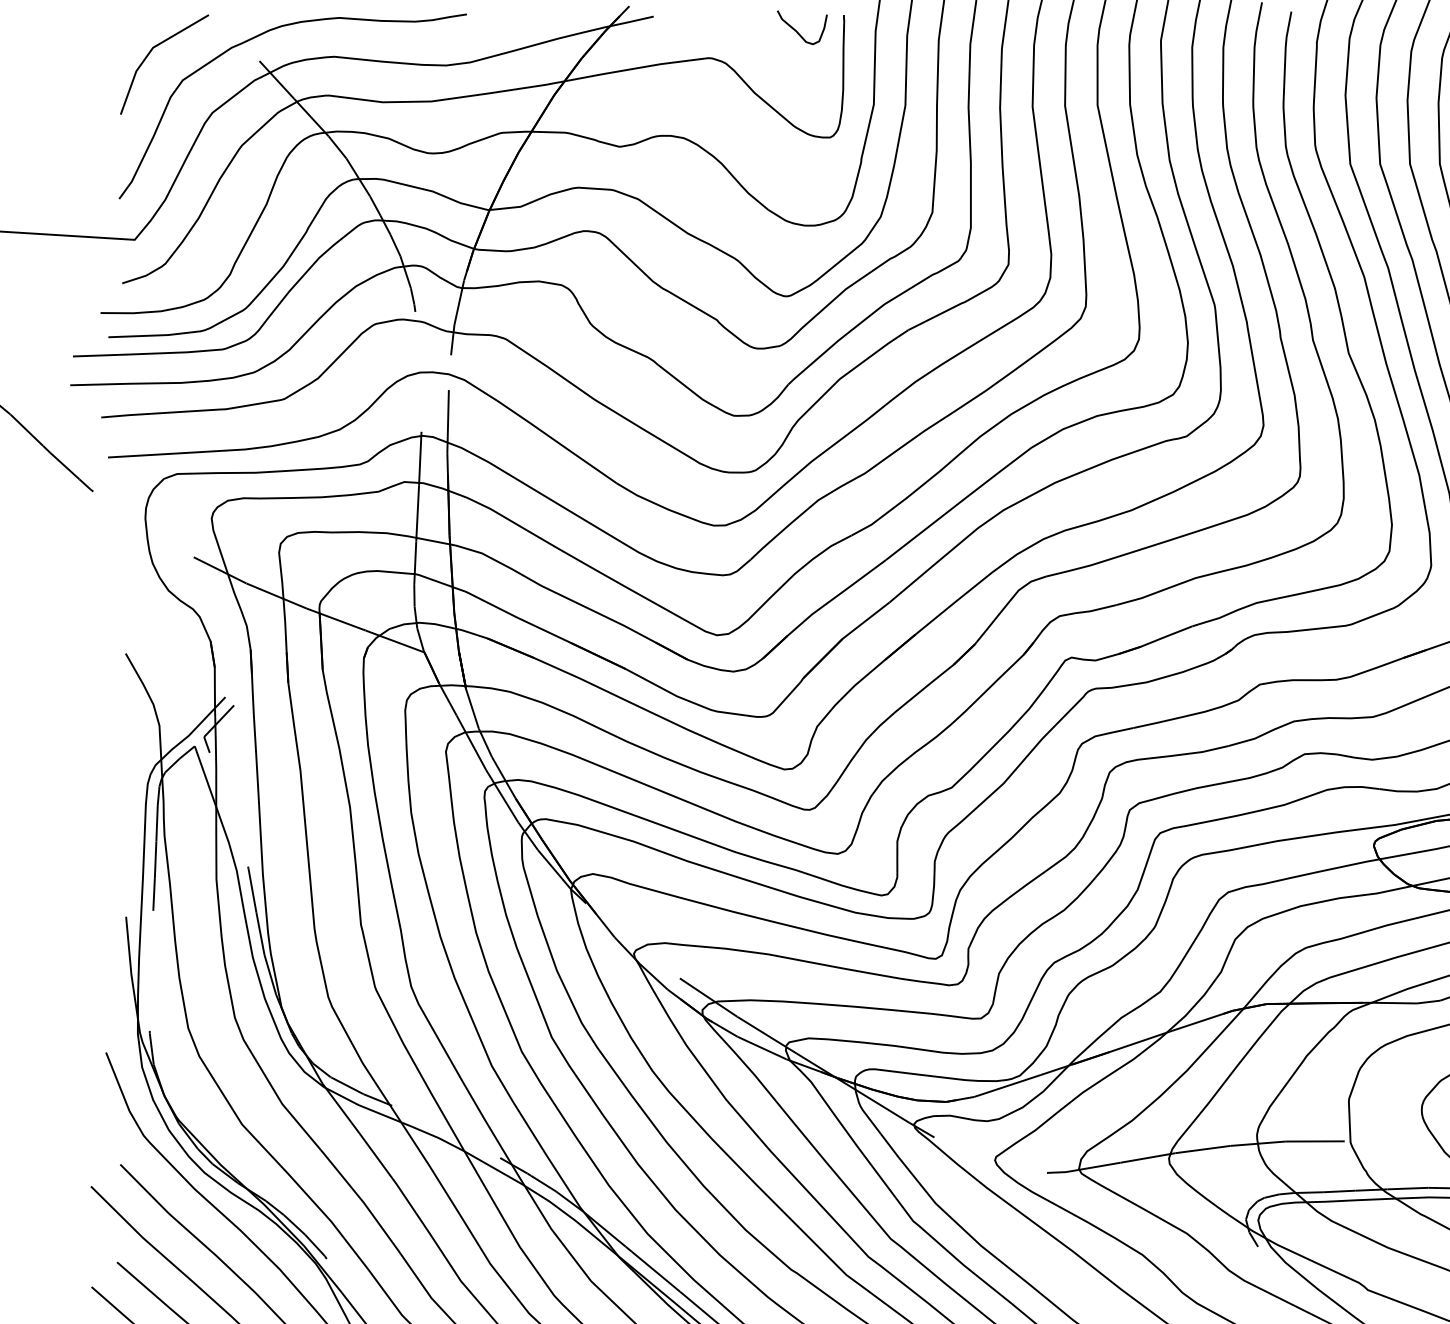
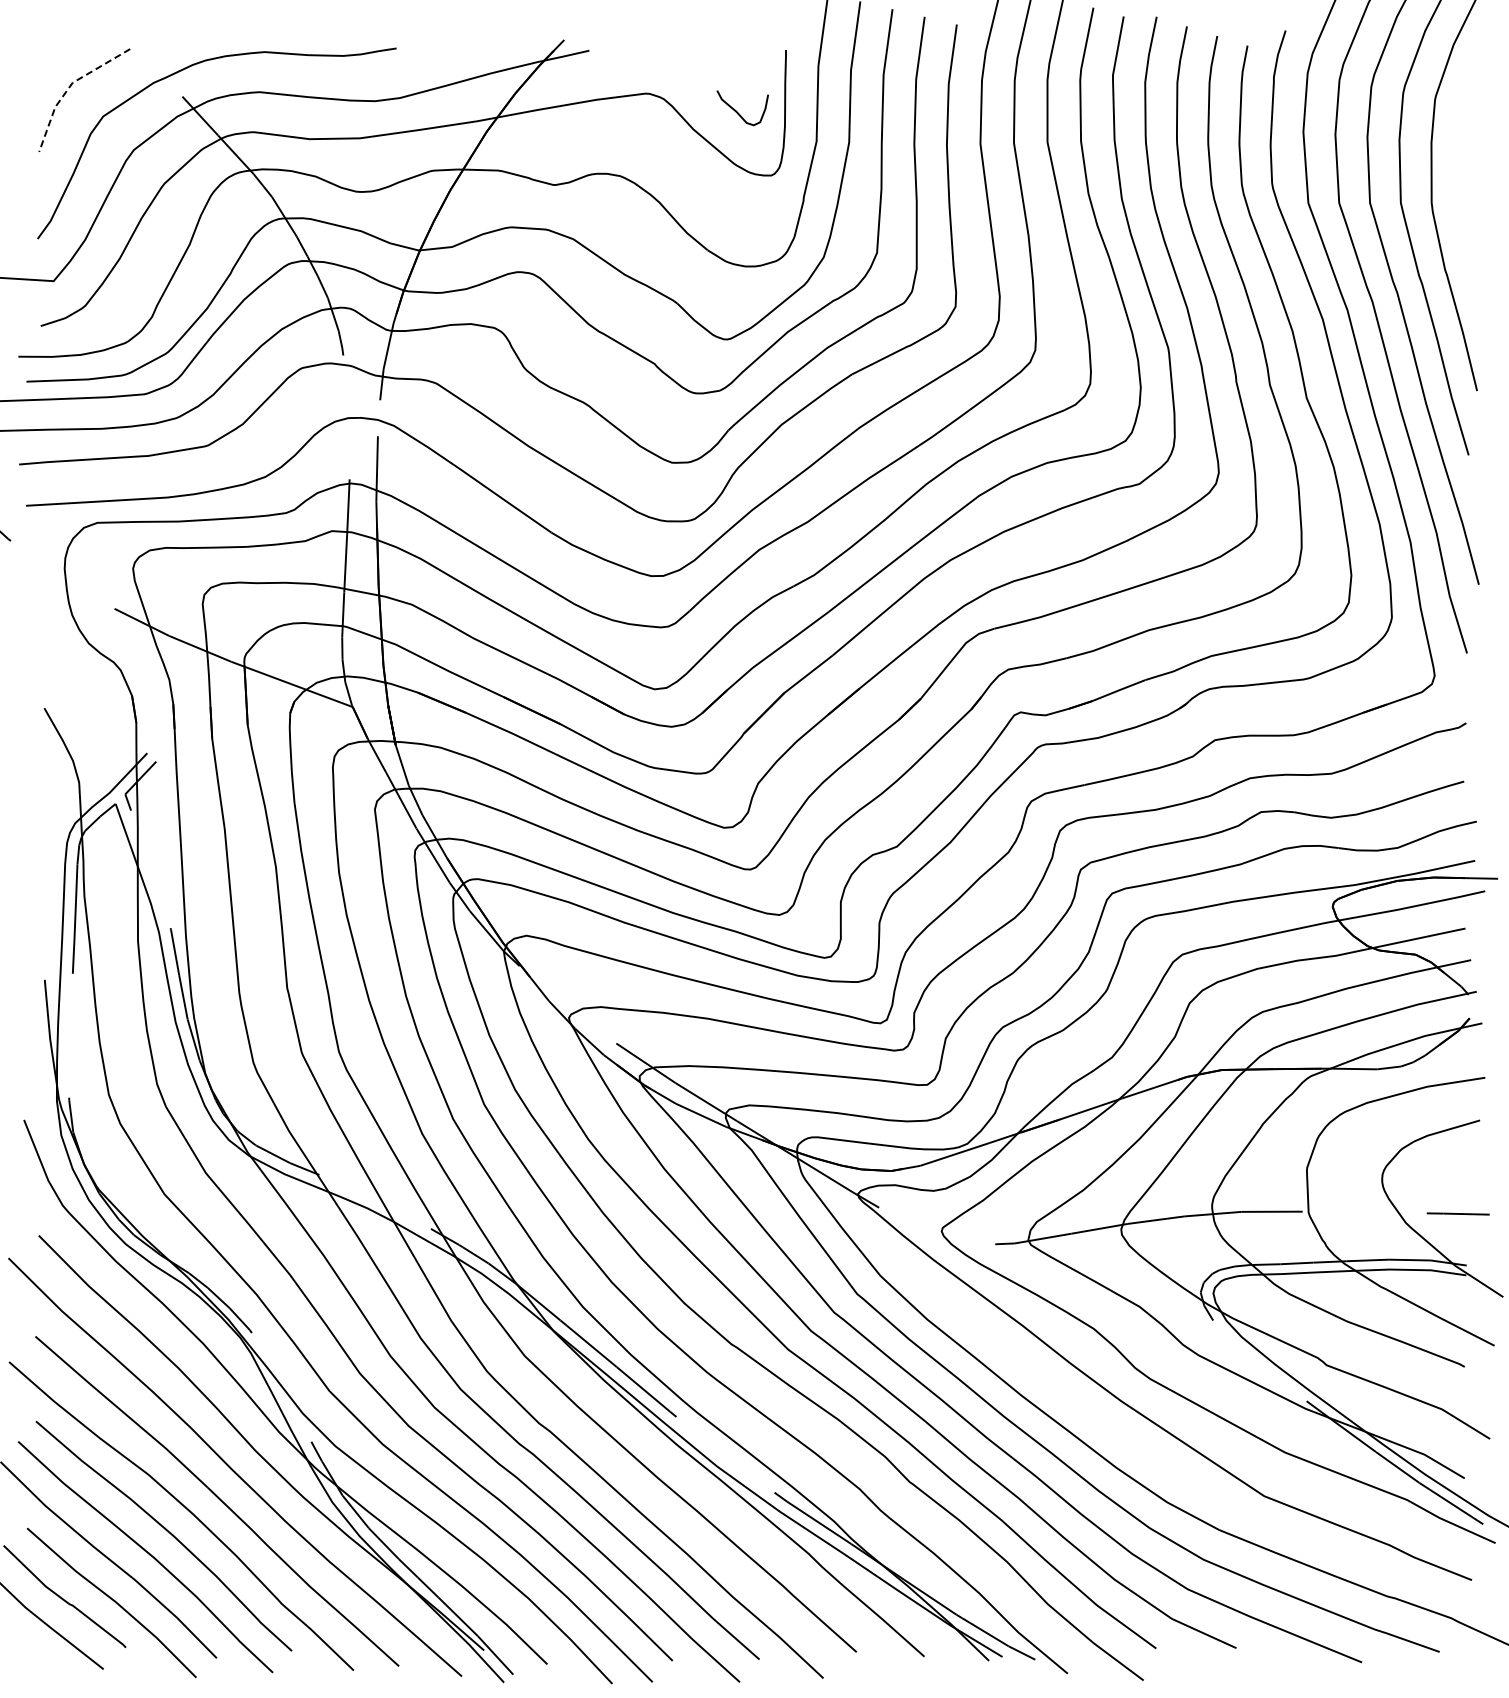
curve: (798, 31) -> (738, 112), moved
line: (150, 52) -> (69, 87), solid -> dashed

